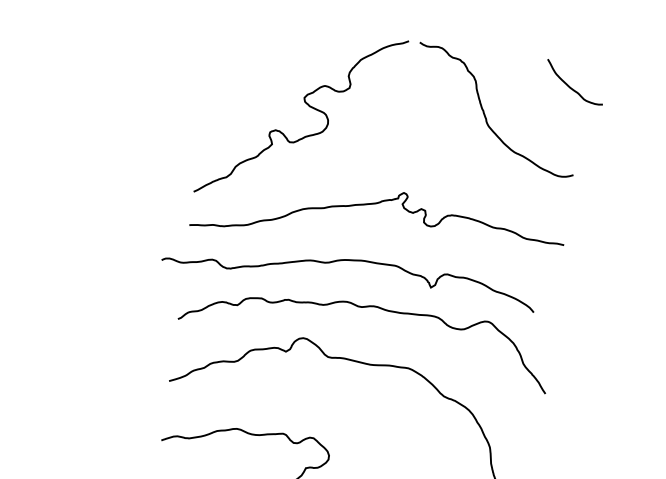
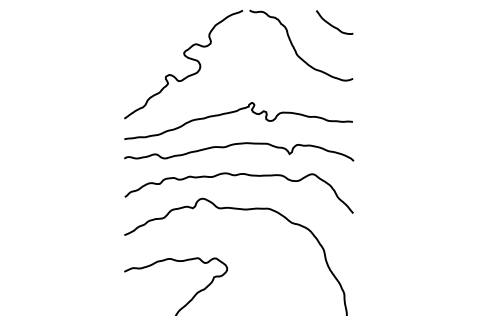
curve: (572, 87) -> (333, 25), moved
curve: (351, 261) -> (239, 144), moved

